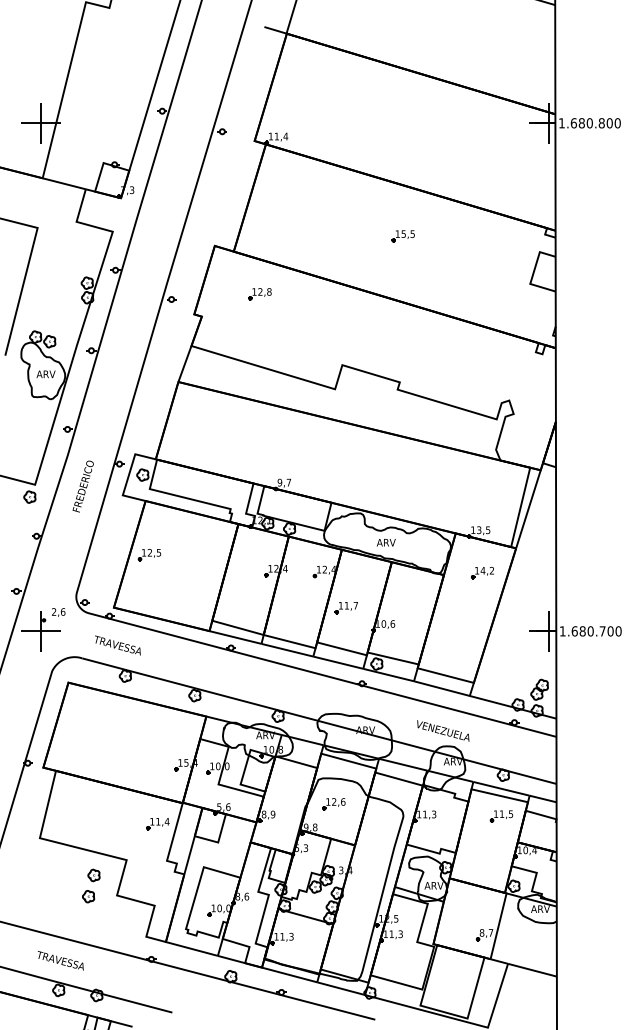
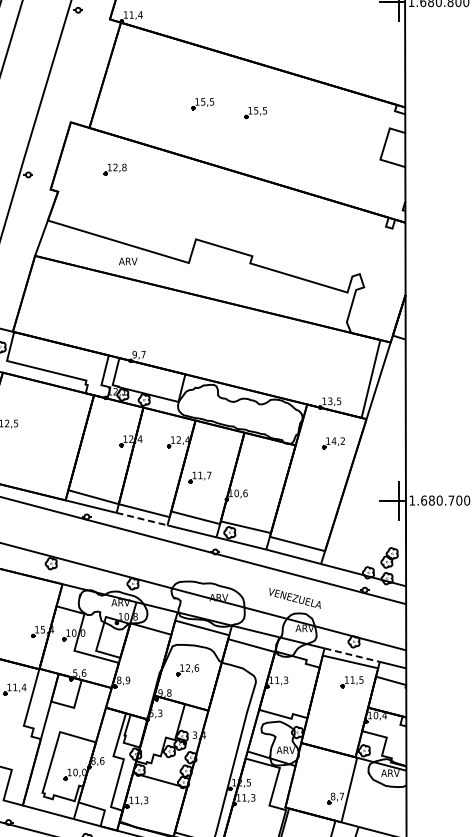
part: (348, 227) -> (202, 104), added
text: (385, 542) -> (127, 261), moved
line: (287, 650) -> (142, 519), solid -> dashed
line: (501, 788) -> (352, 654), solid -> dashed

